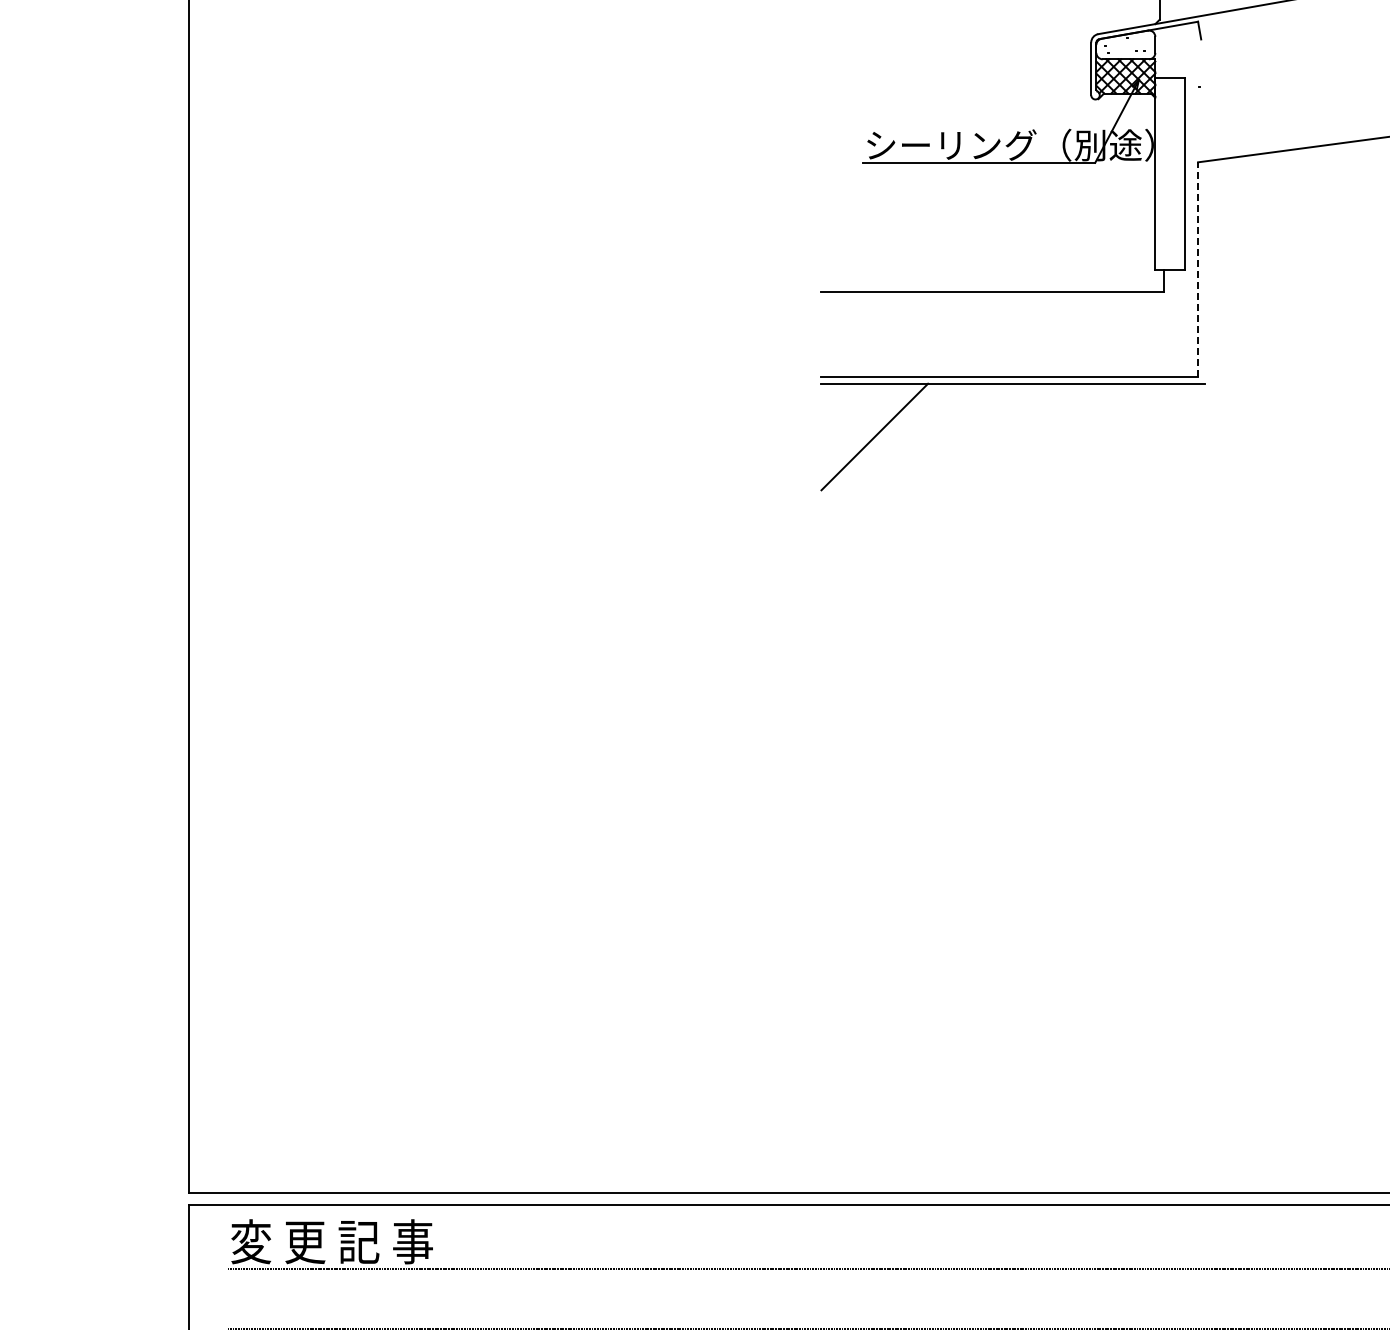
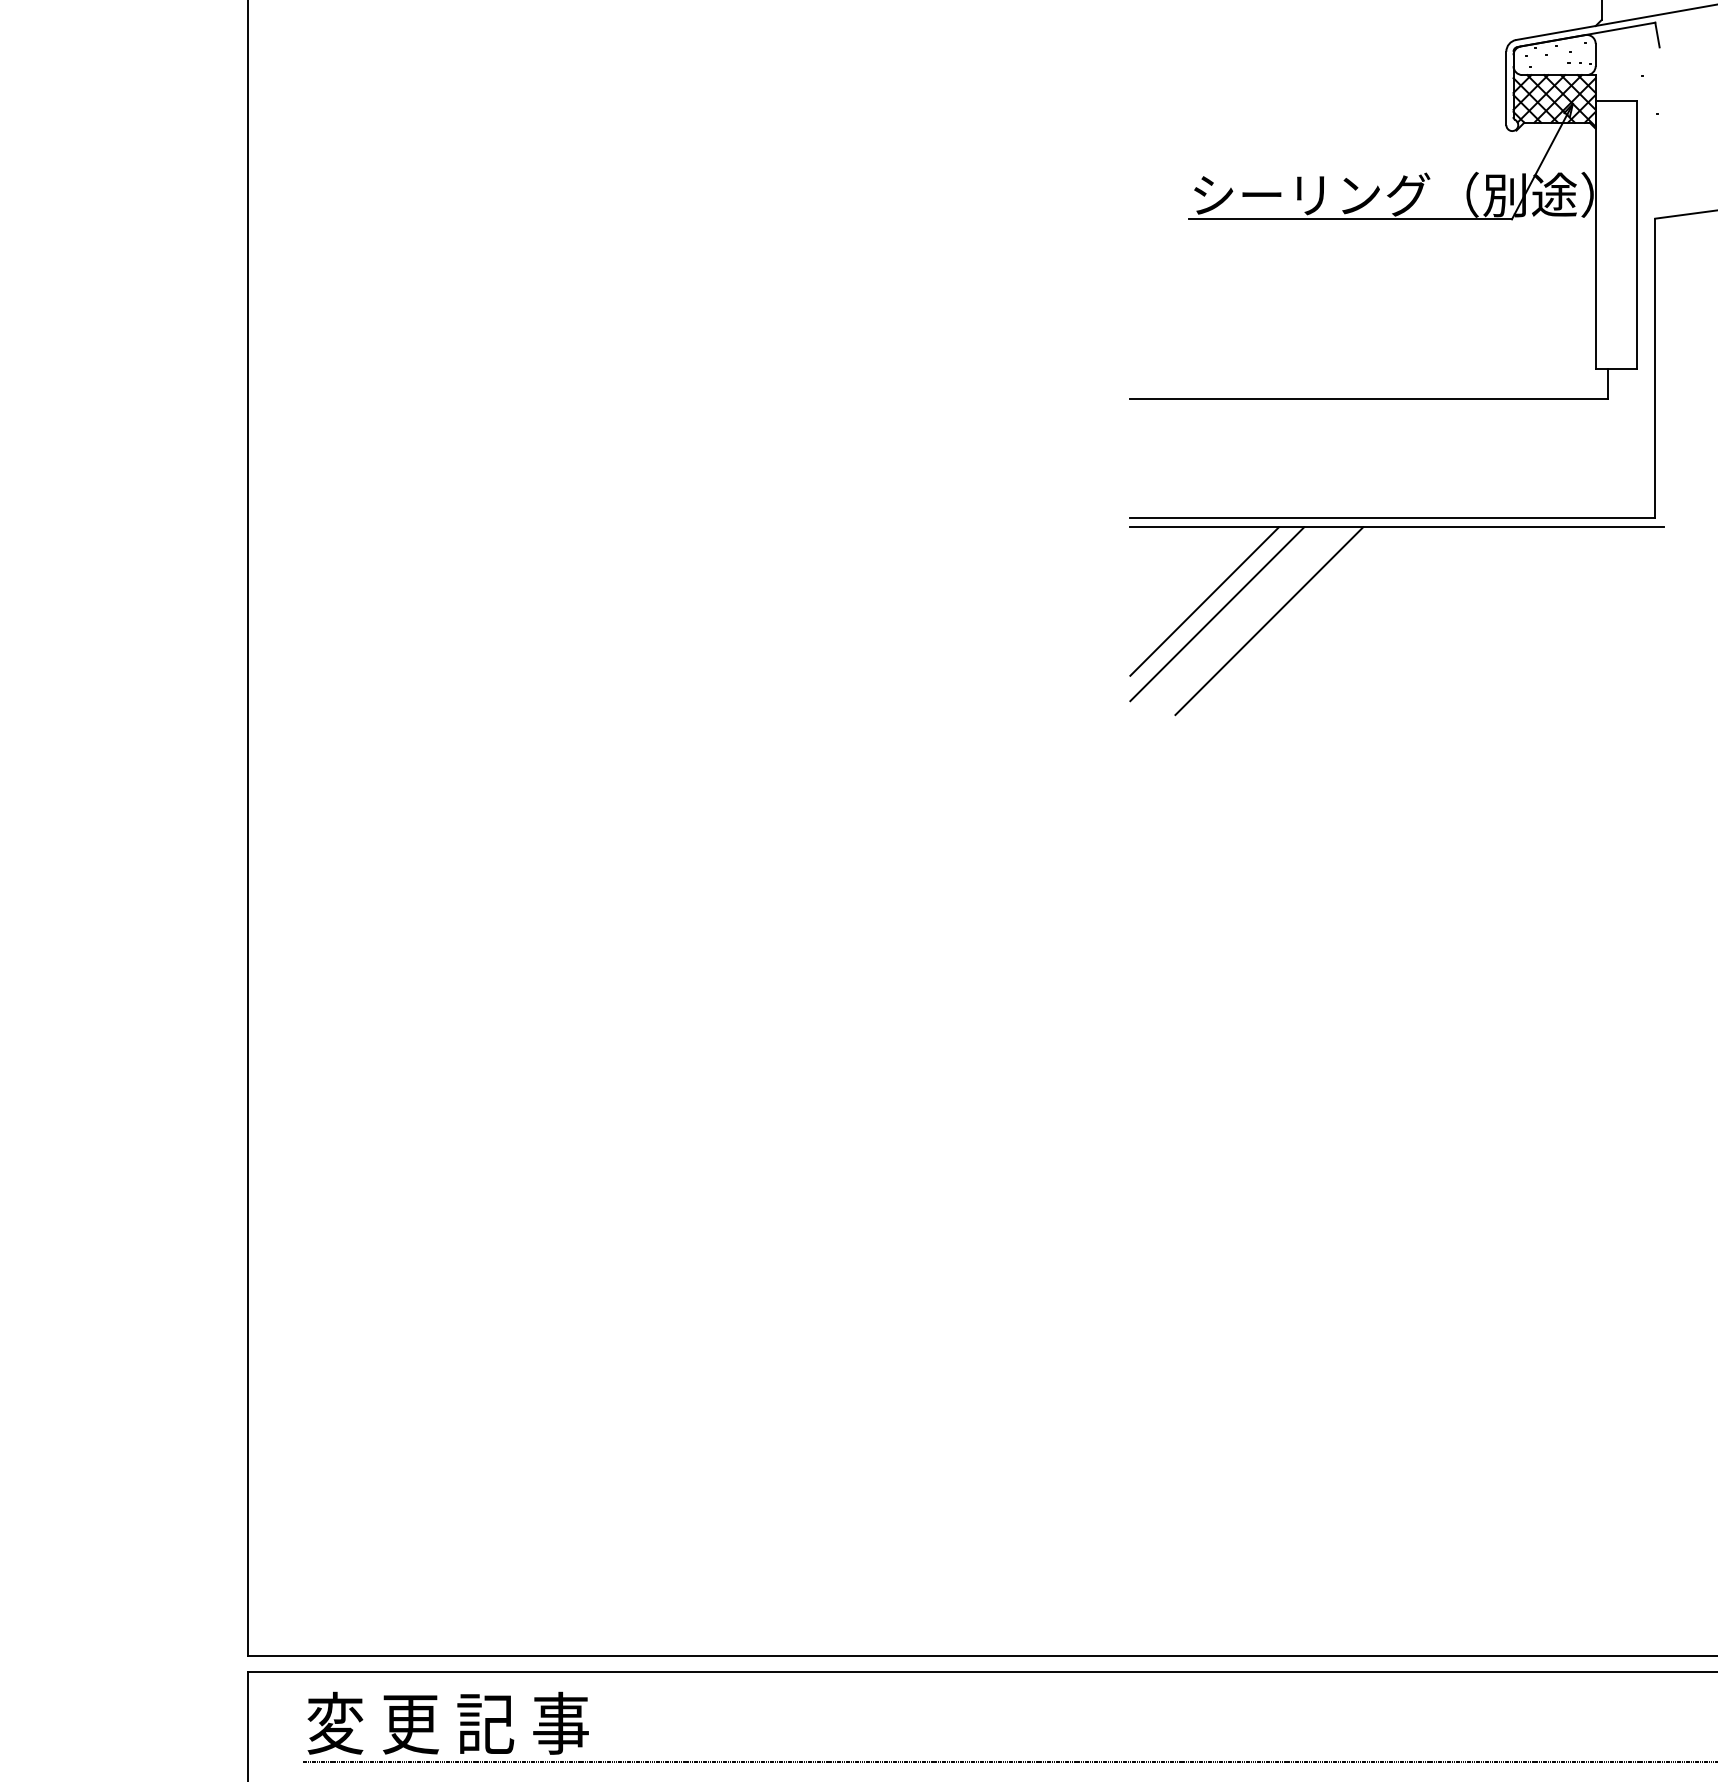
line: (1198, 269) -> (1655, 368), dashed -> solid
line: (883, 445) -> (1216, 613), added
line: (920, 450) -> (1268, 620), added

